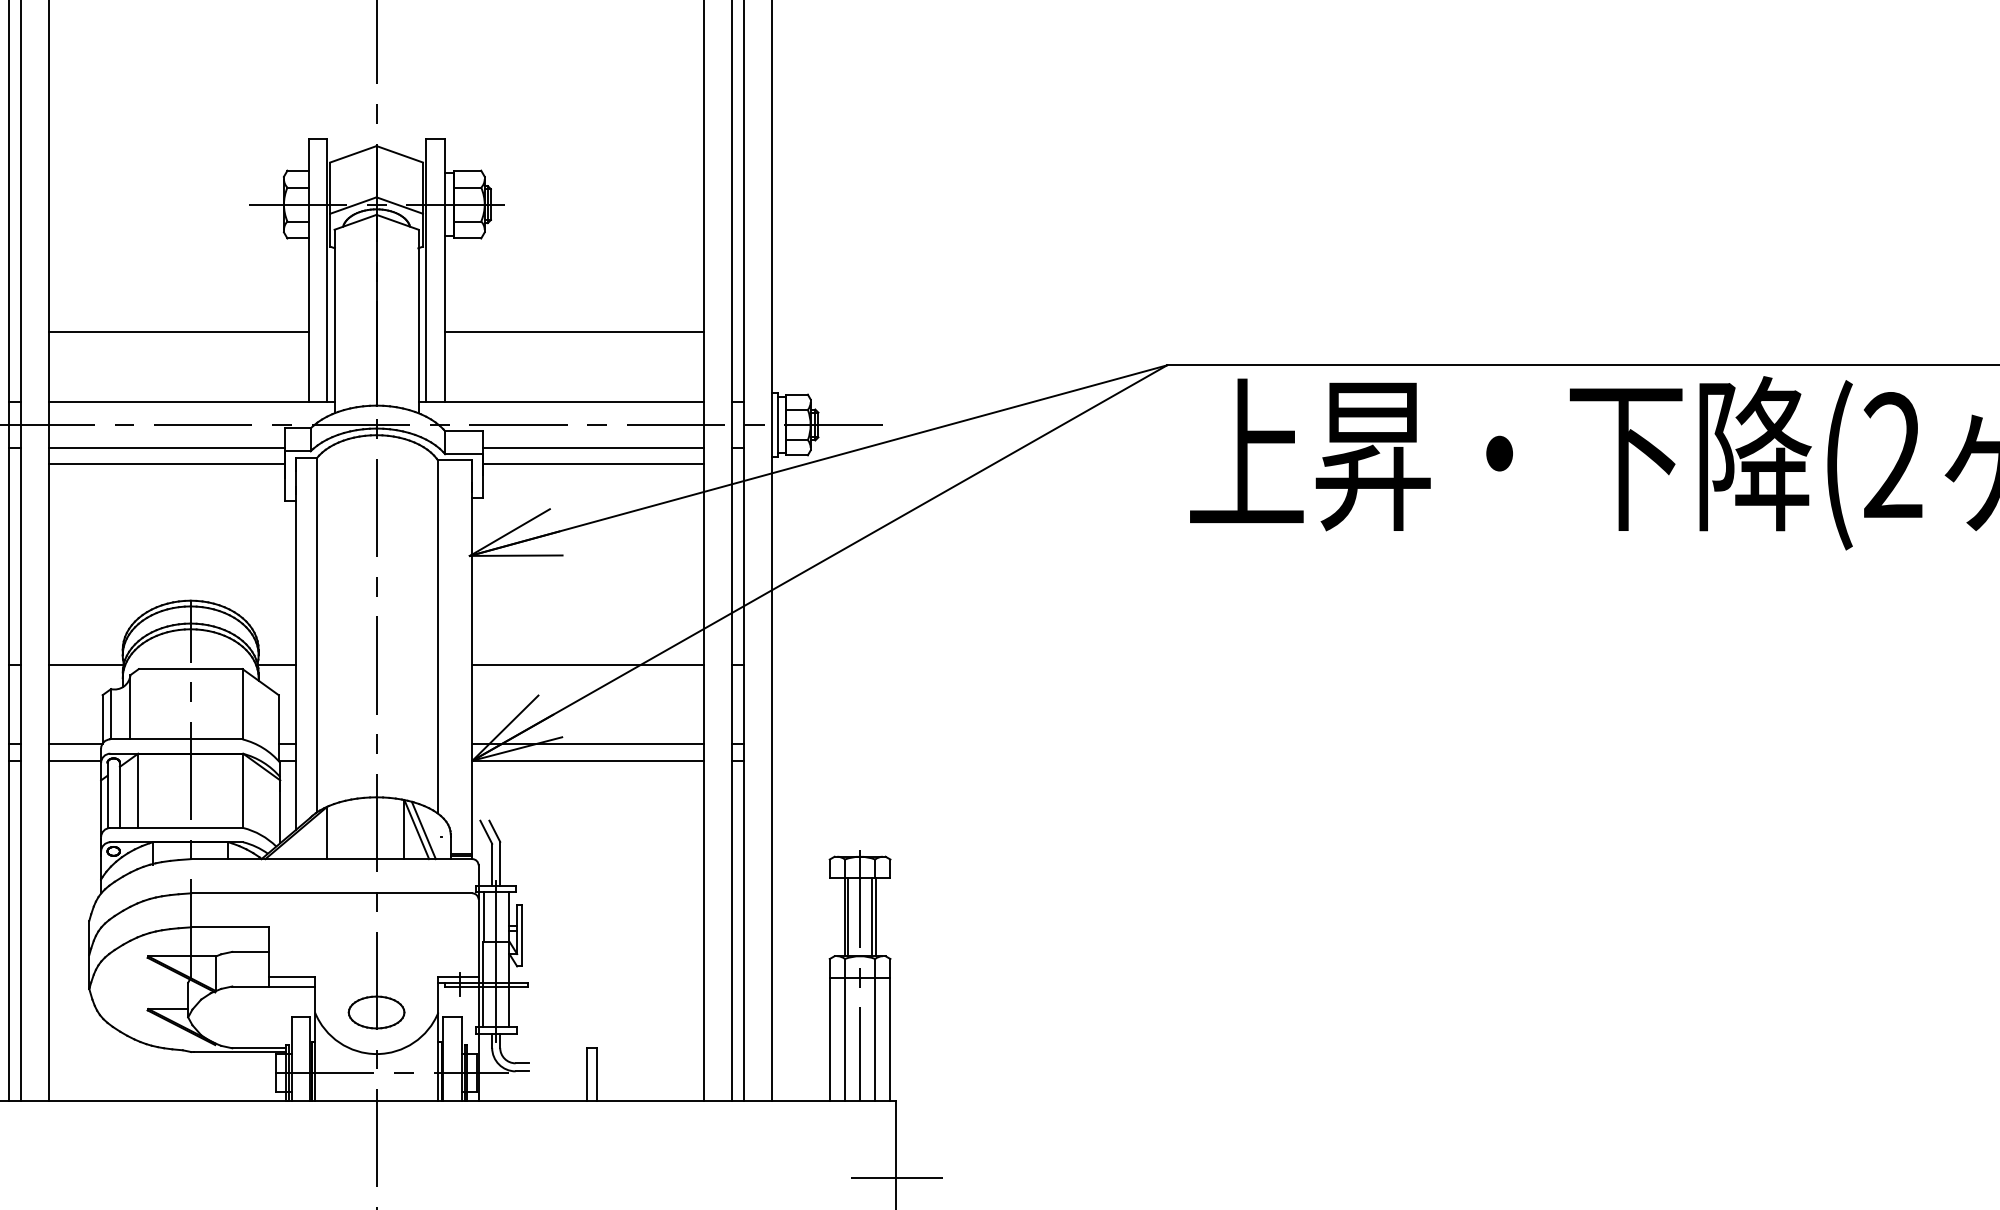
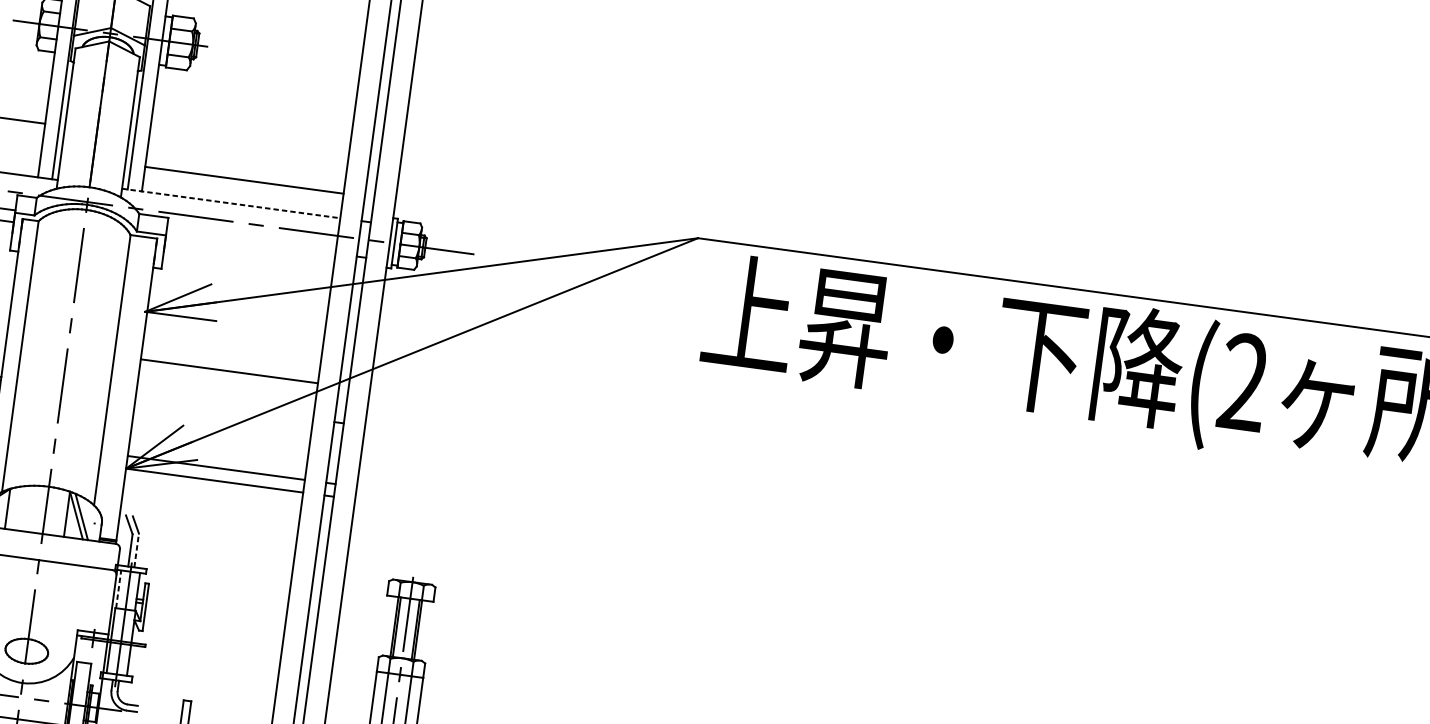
line: (574, 331) -> (244, 180), moved
line: (561, 401) -> (231, 203), solid -> dashed
line: (593, 448) -> (250, 242), removed
line: (593, 463) -> (249, 253), removed
line: (588, 664) -> (229, 371), moved
line: (500, 863) -> (136, 550), solid -> dashed
line: (483, 916) -> (118, 588), solid -> dashed

